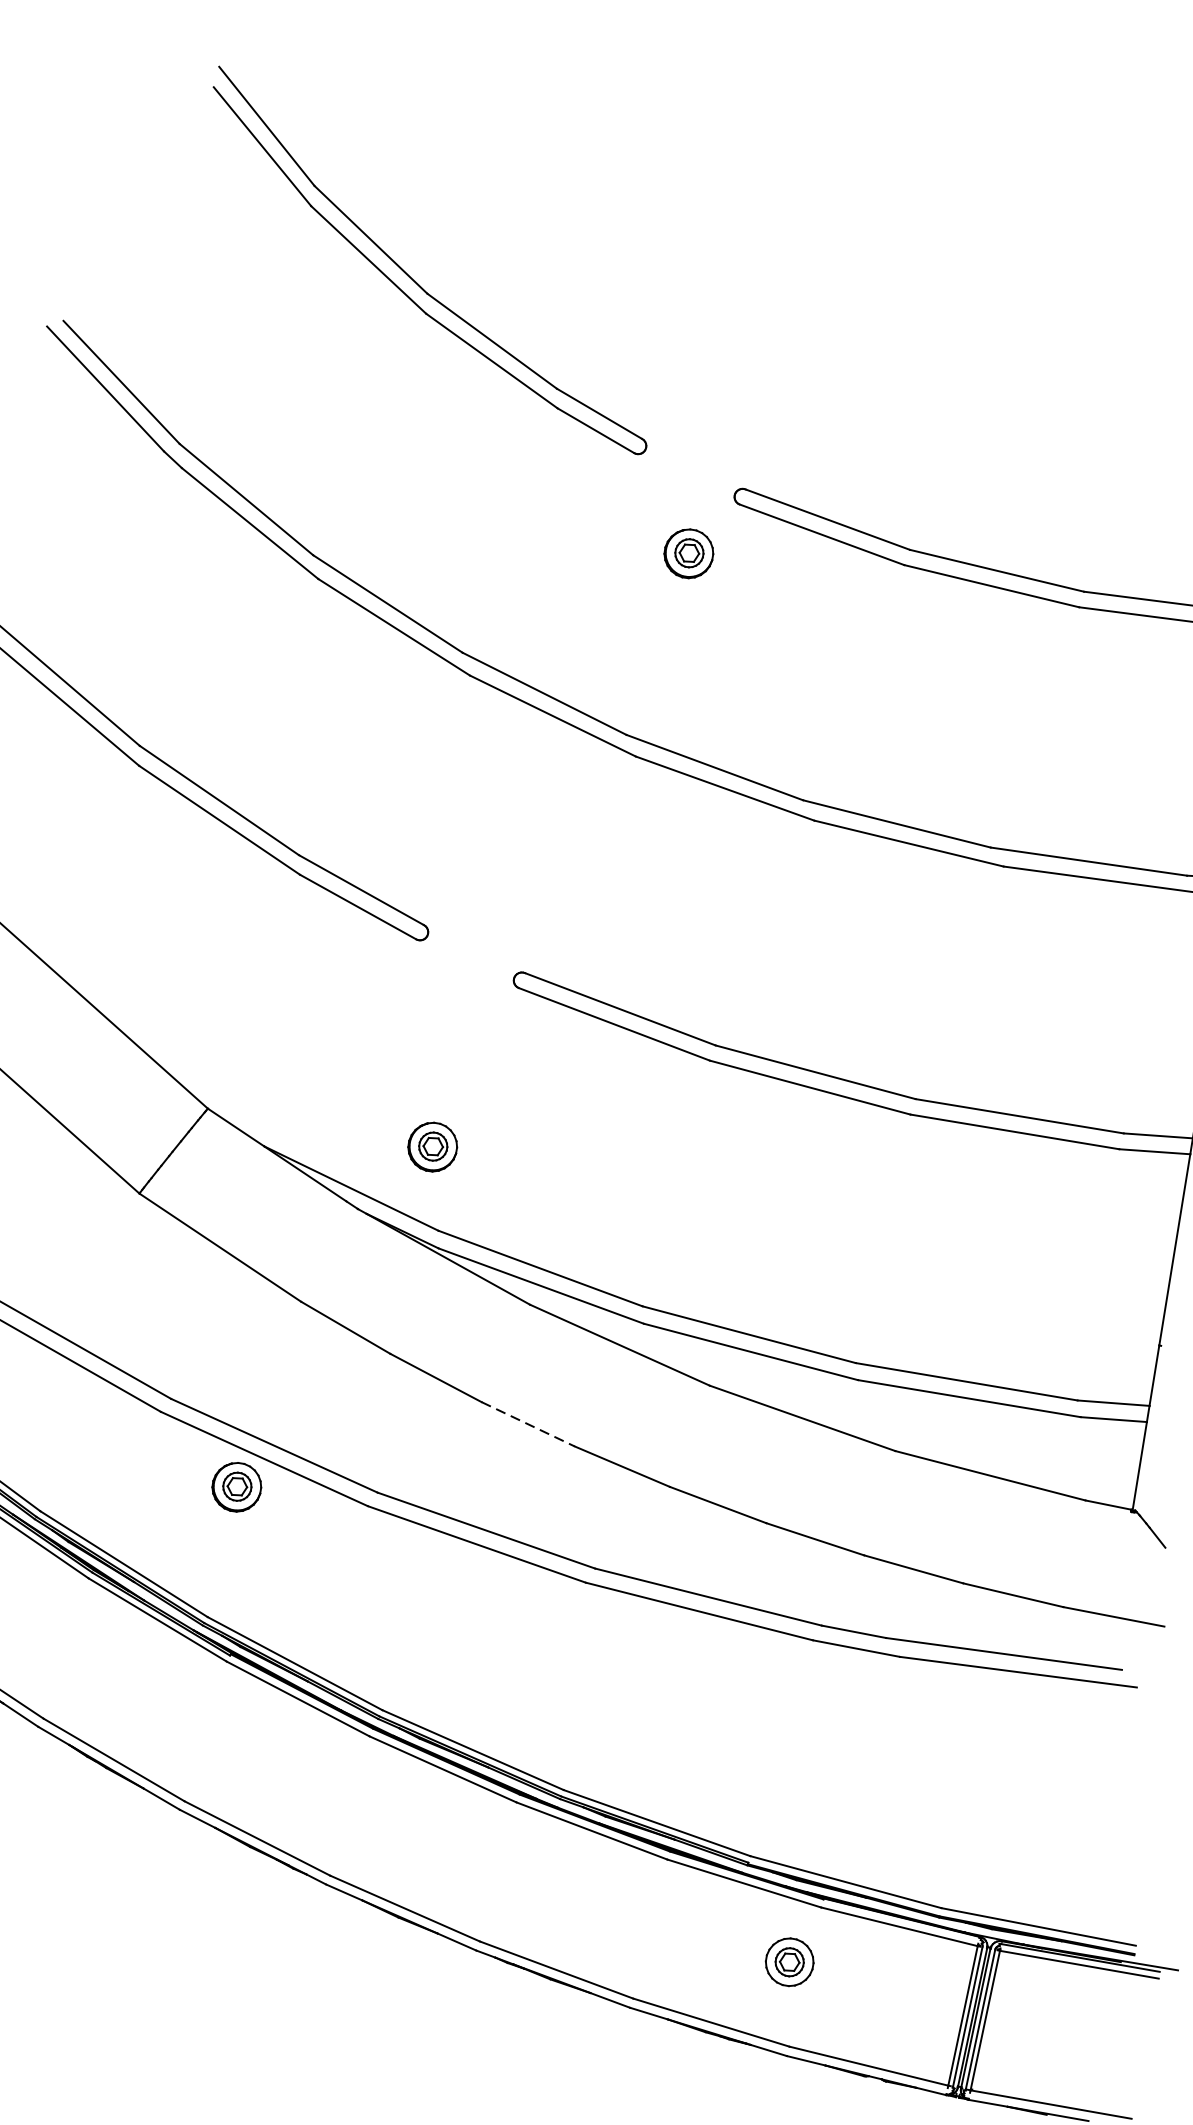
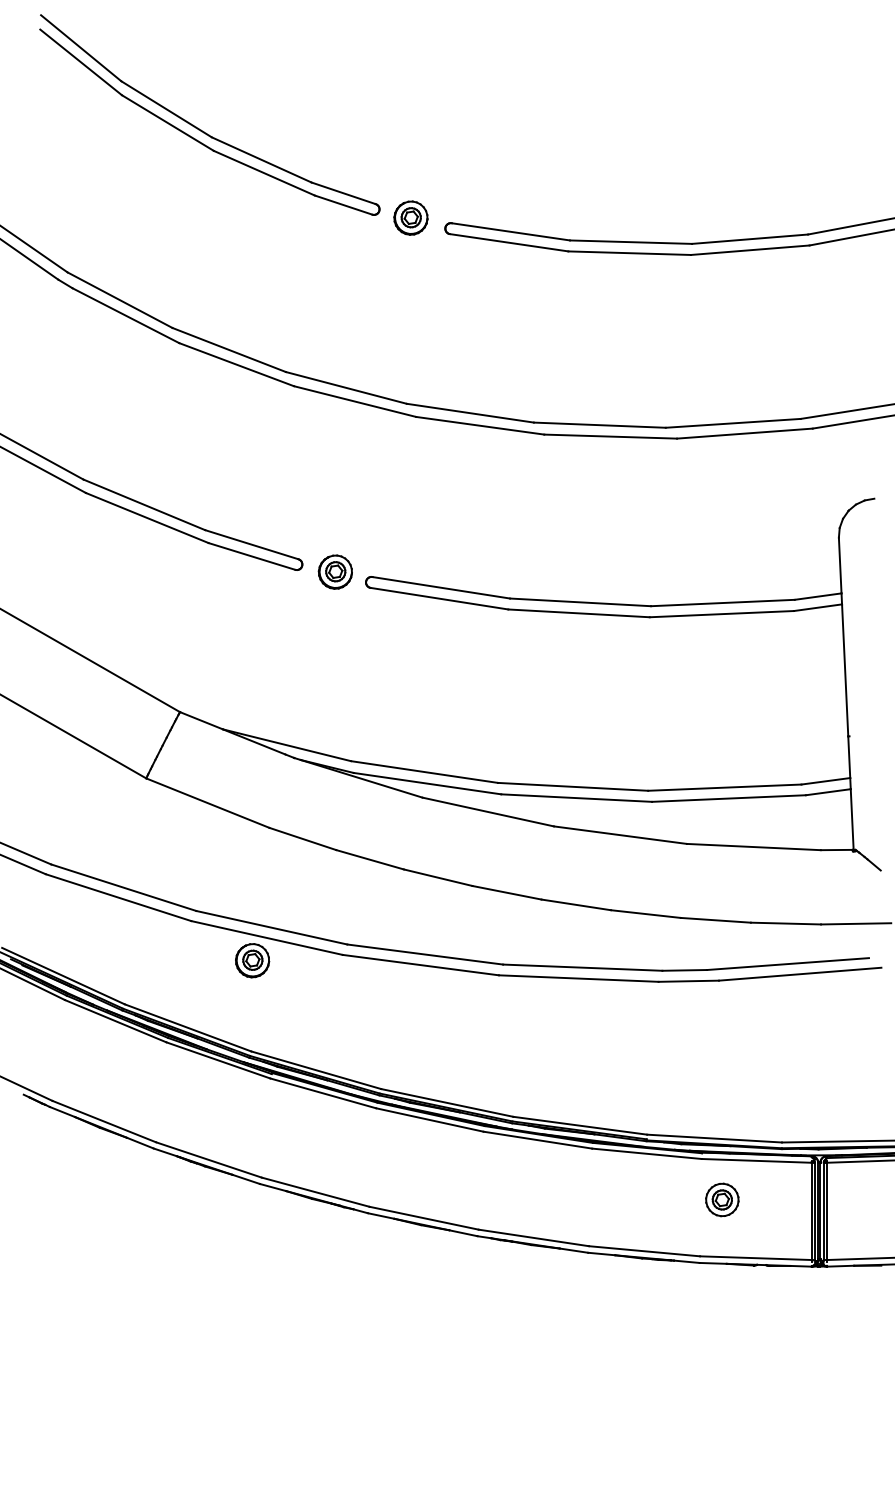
part: (688, 552) -> (410, 217), moved
part: (431, 1145) -> (334, 571), moved
line: (528, 1424) -> (438, 877), dashed -> solid
part: (790, 1961) -> (722, 1199), moved

